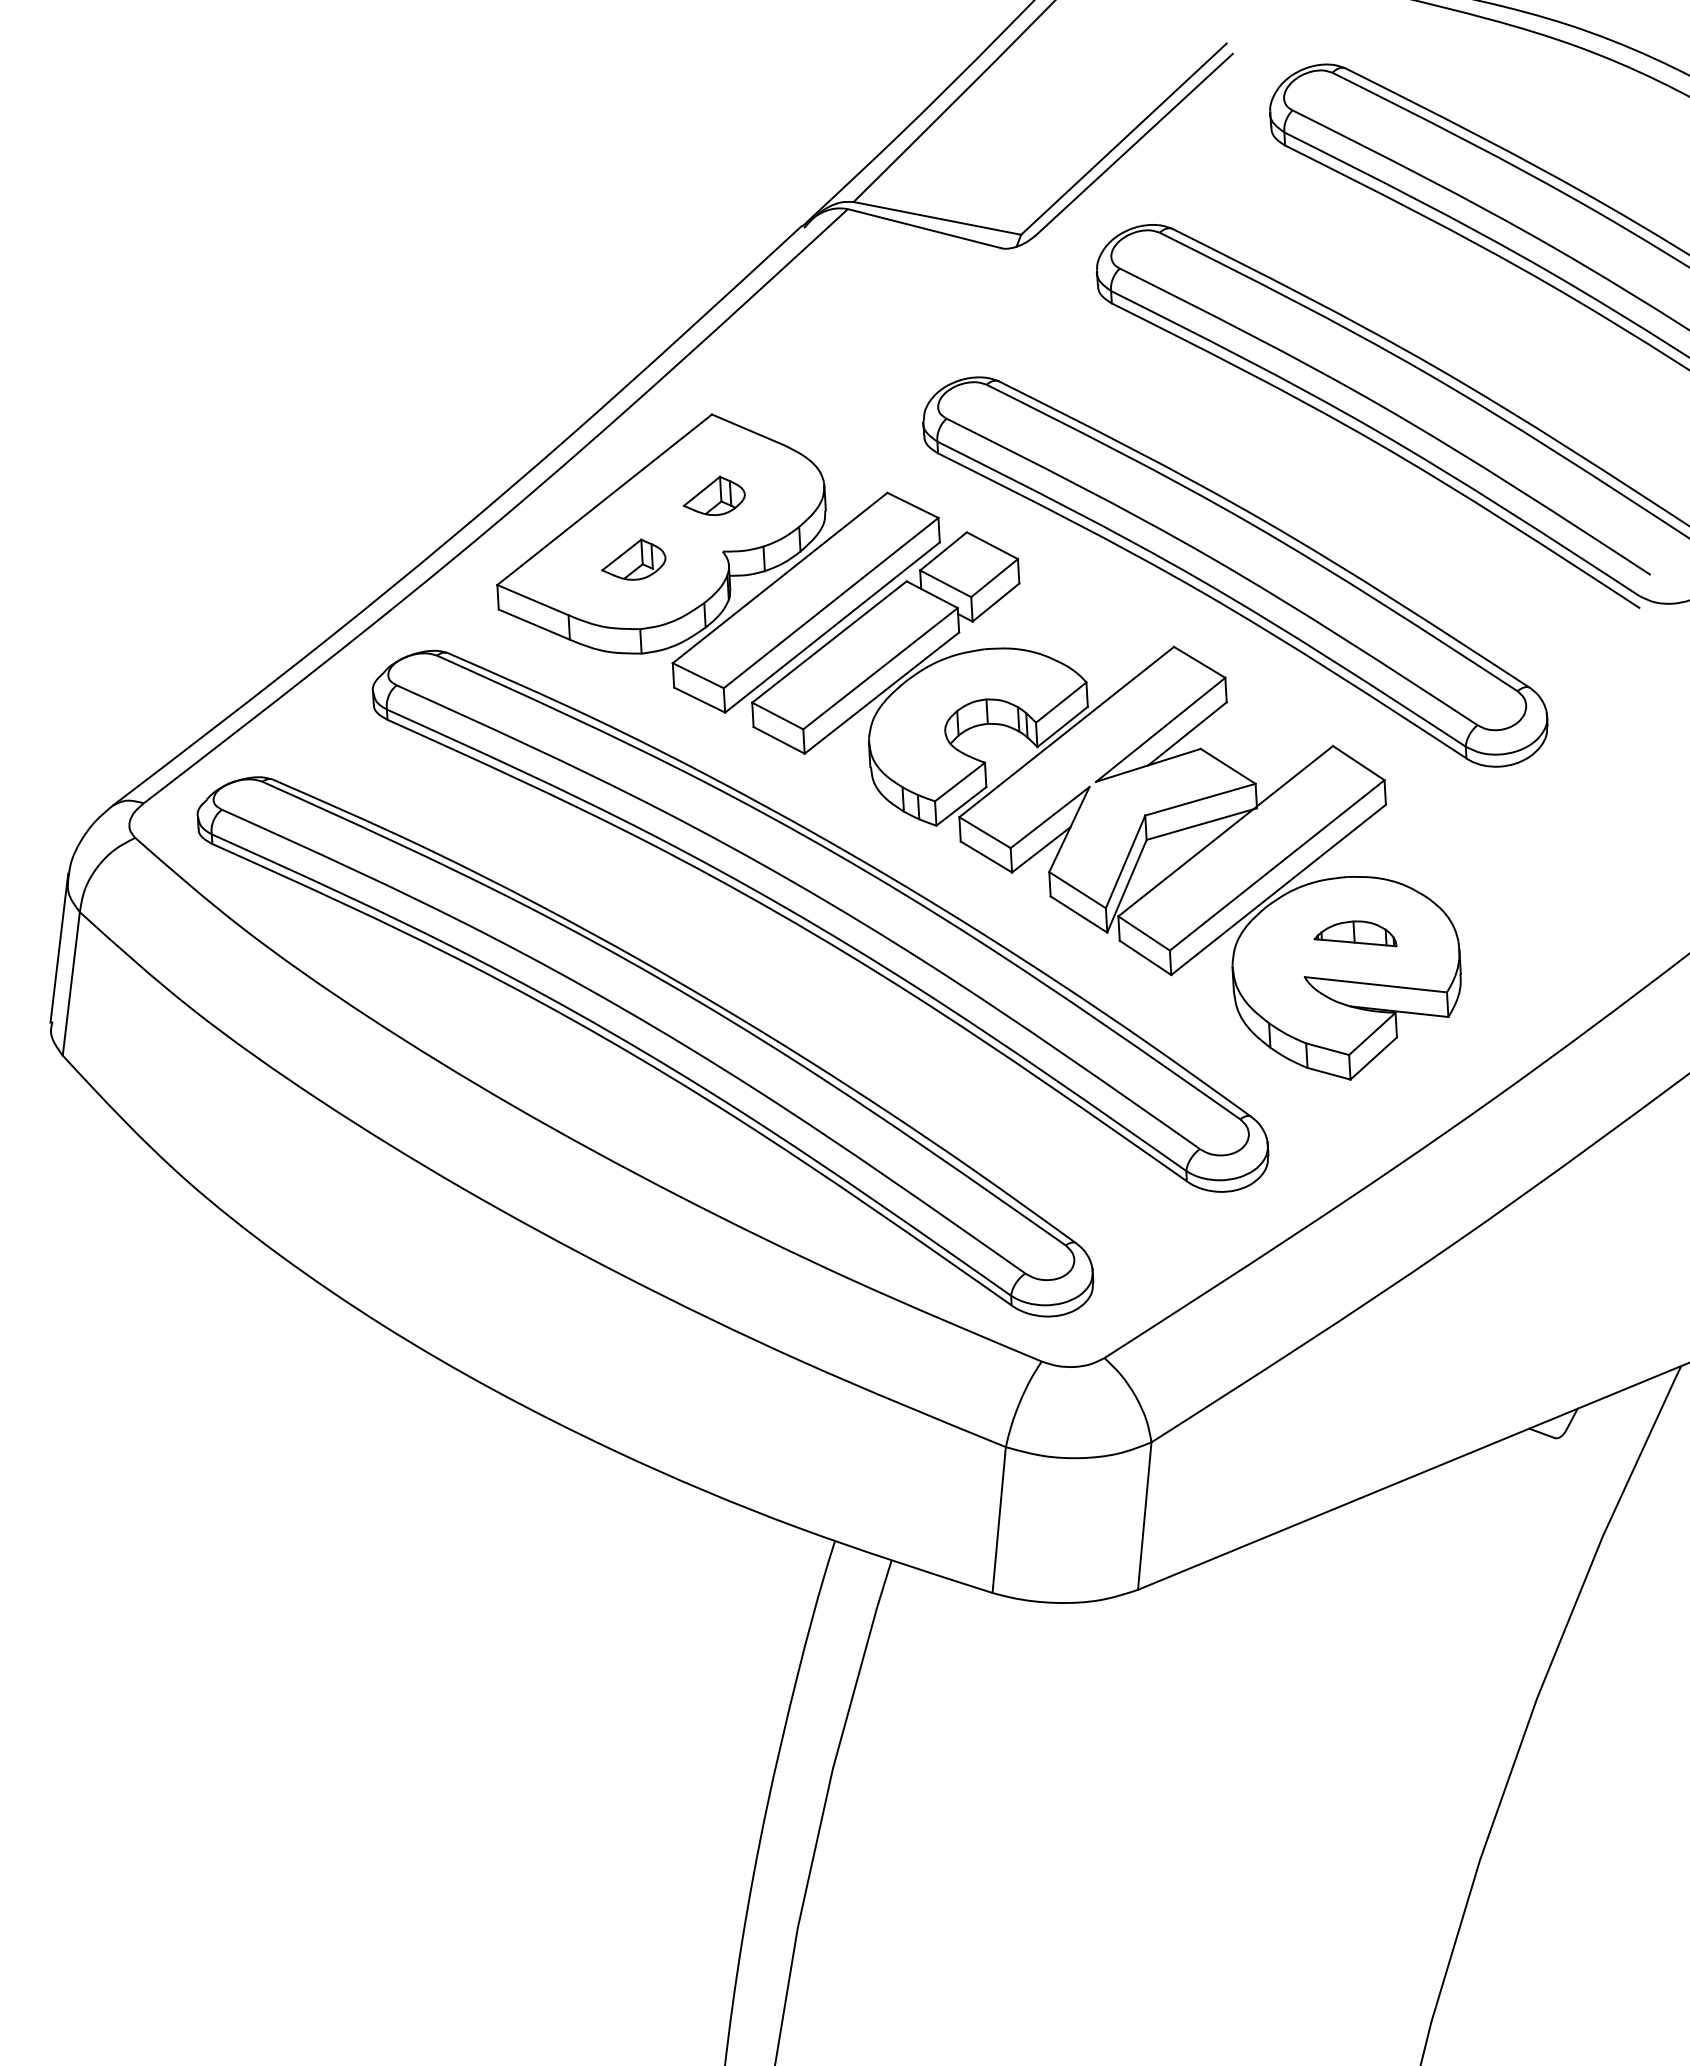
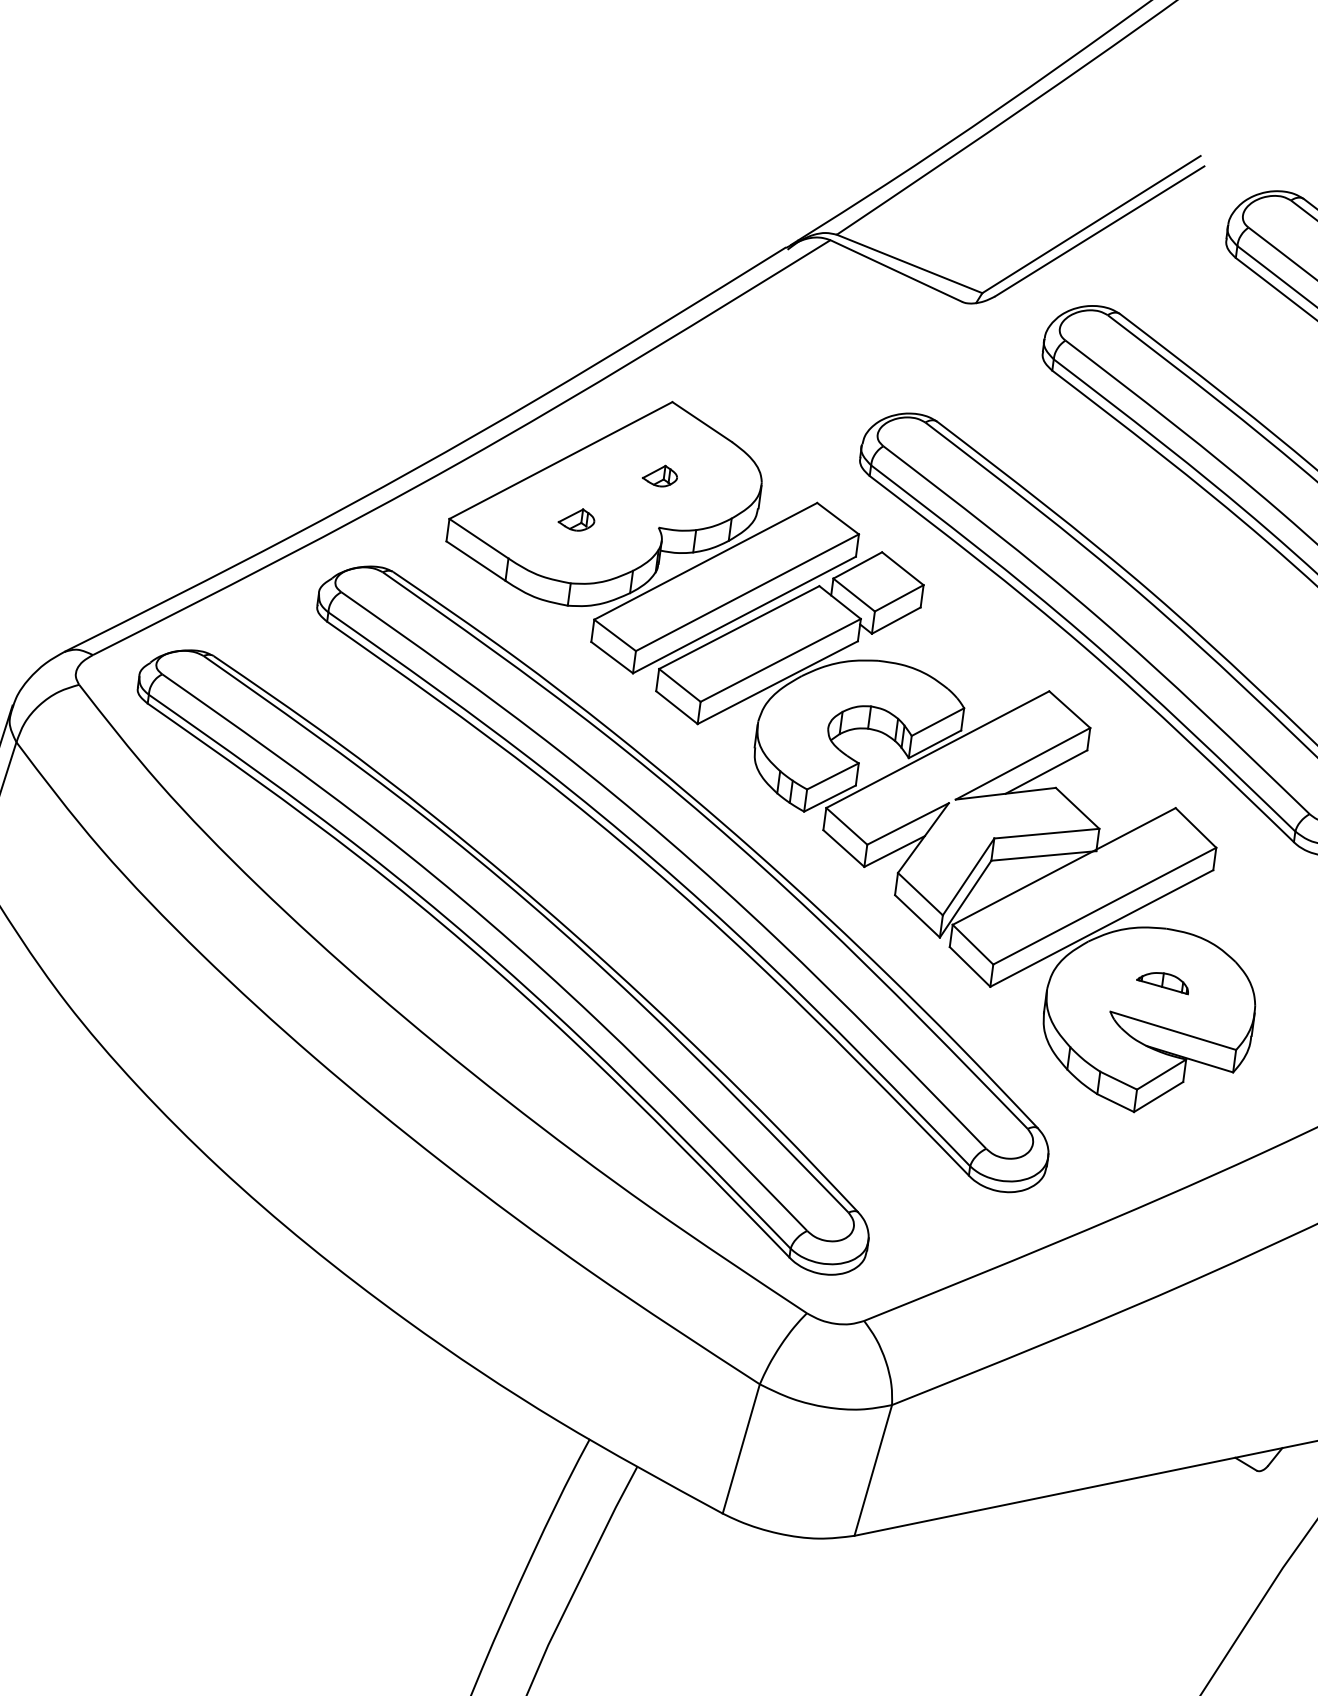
part: (713, 495) -> (659, 475), size x0.6
part: (633, 559) -> (576, 519), size x0.6
part: (1355, 933) -> (1163, 981), size x0.7

